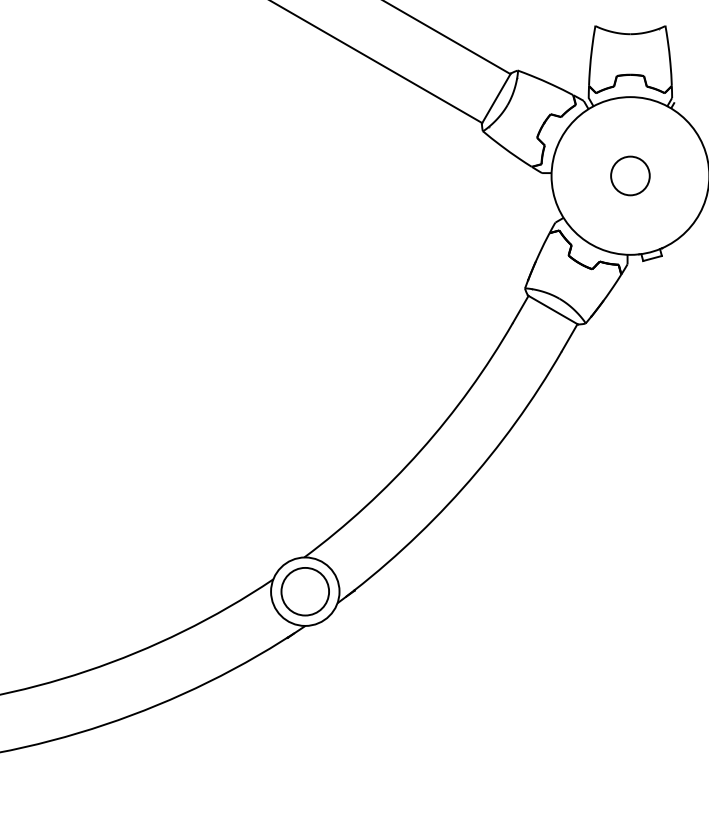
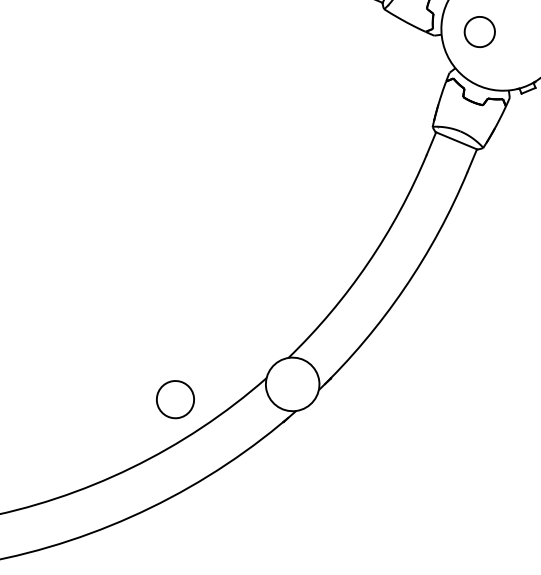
circle: (630, 175) -> (479, 31), moved
circle: (304, 591) -> (174, 399), moved

